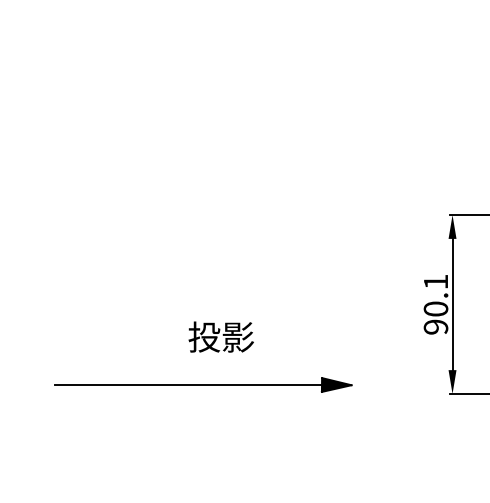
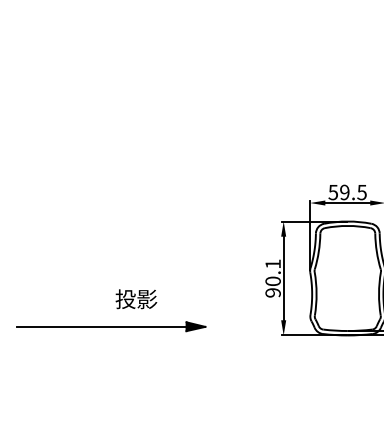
part: (204, 384) -> (111, 326), moved

